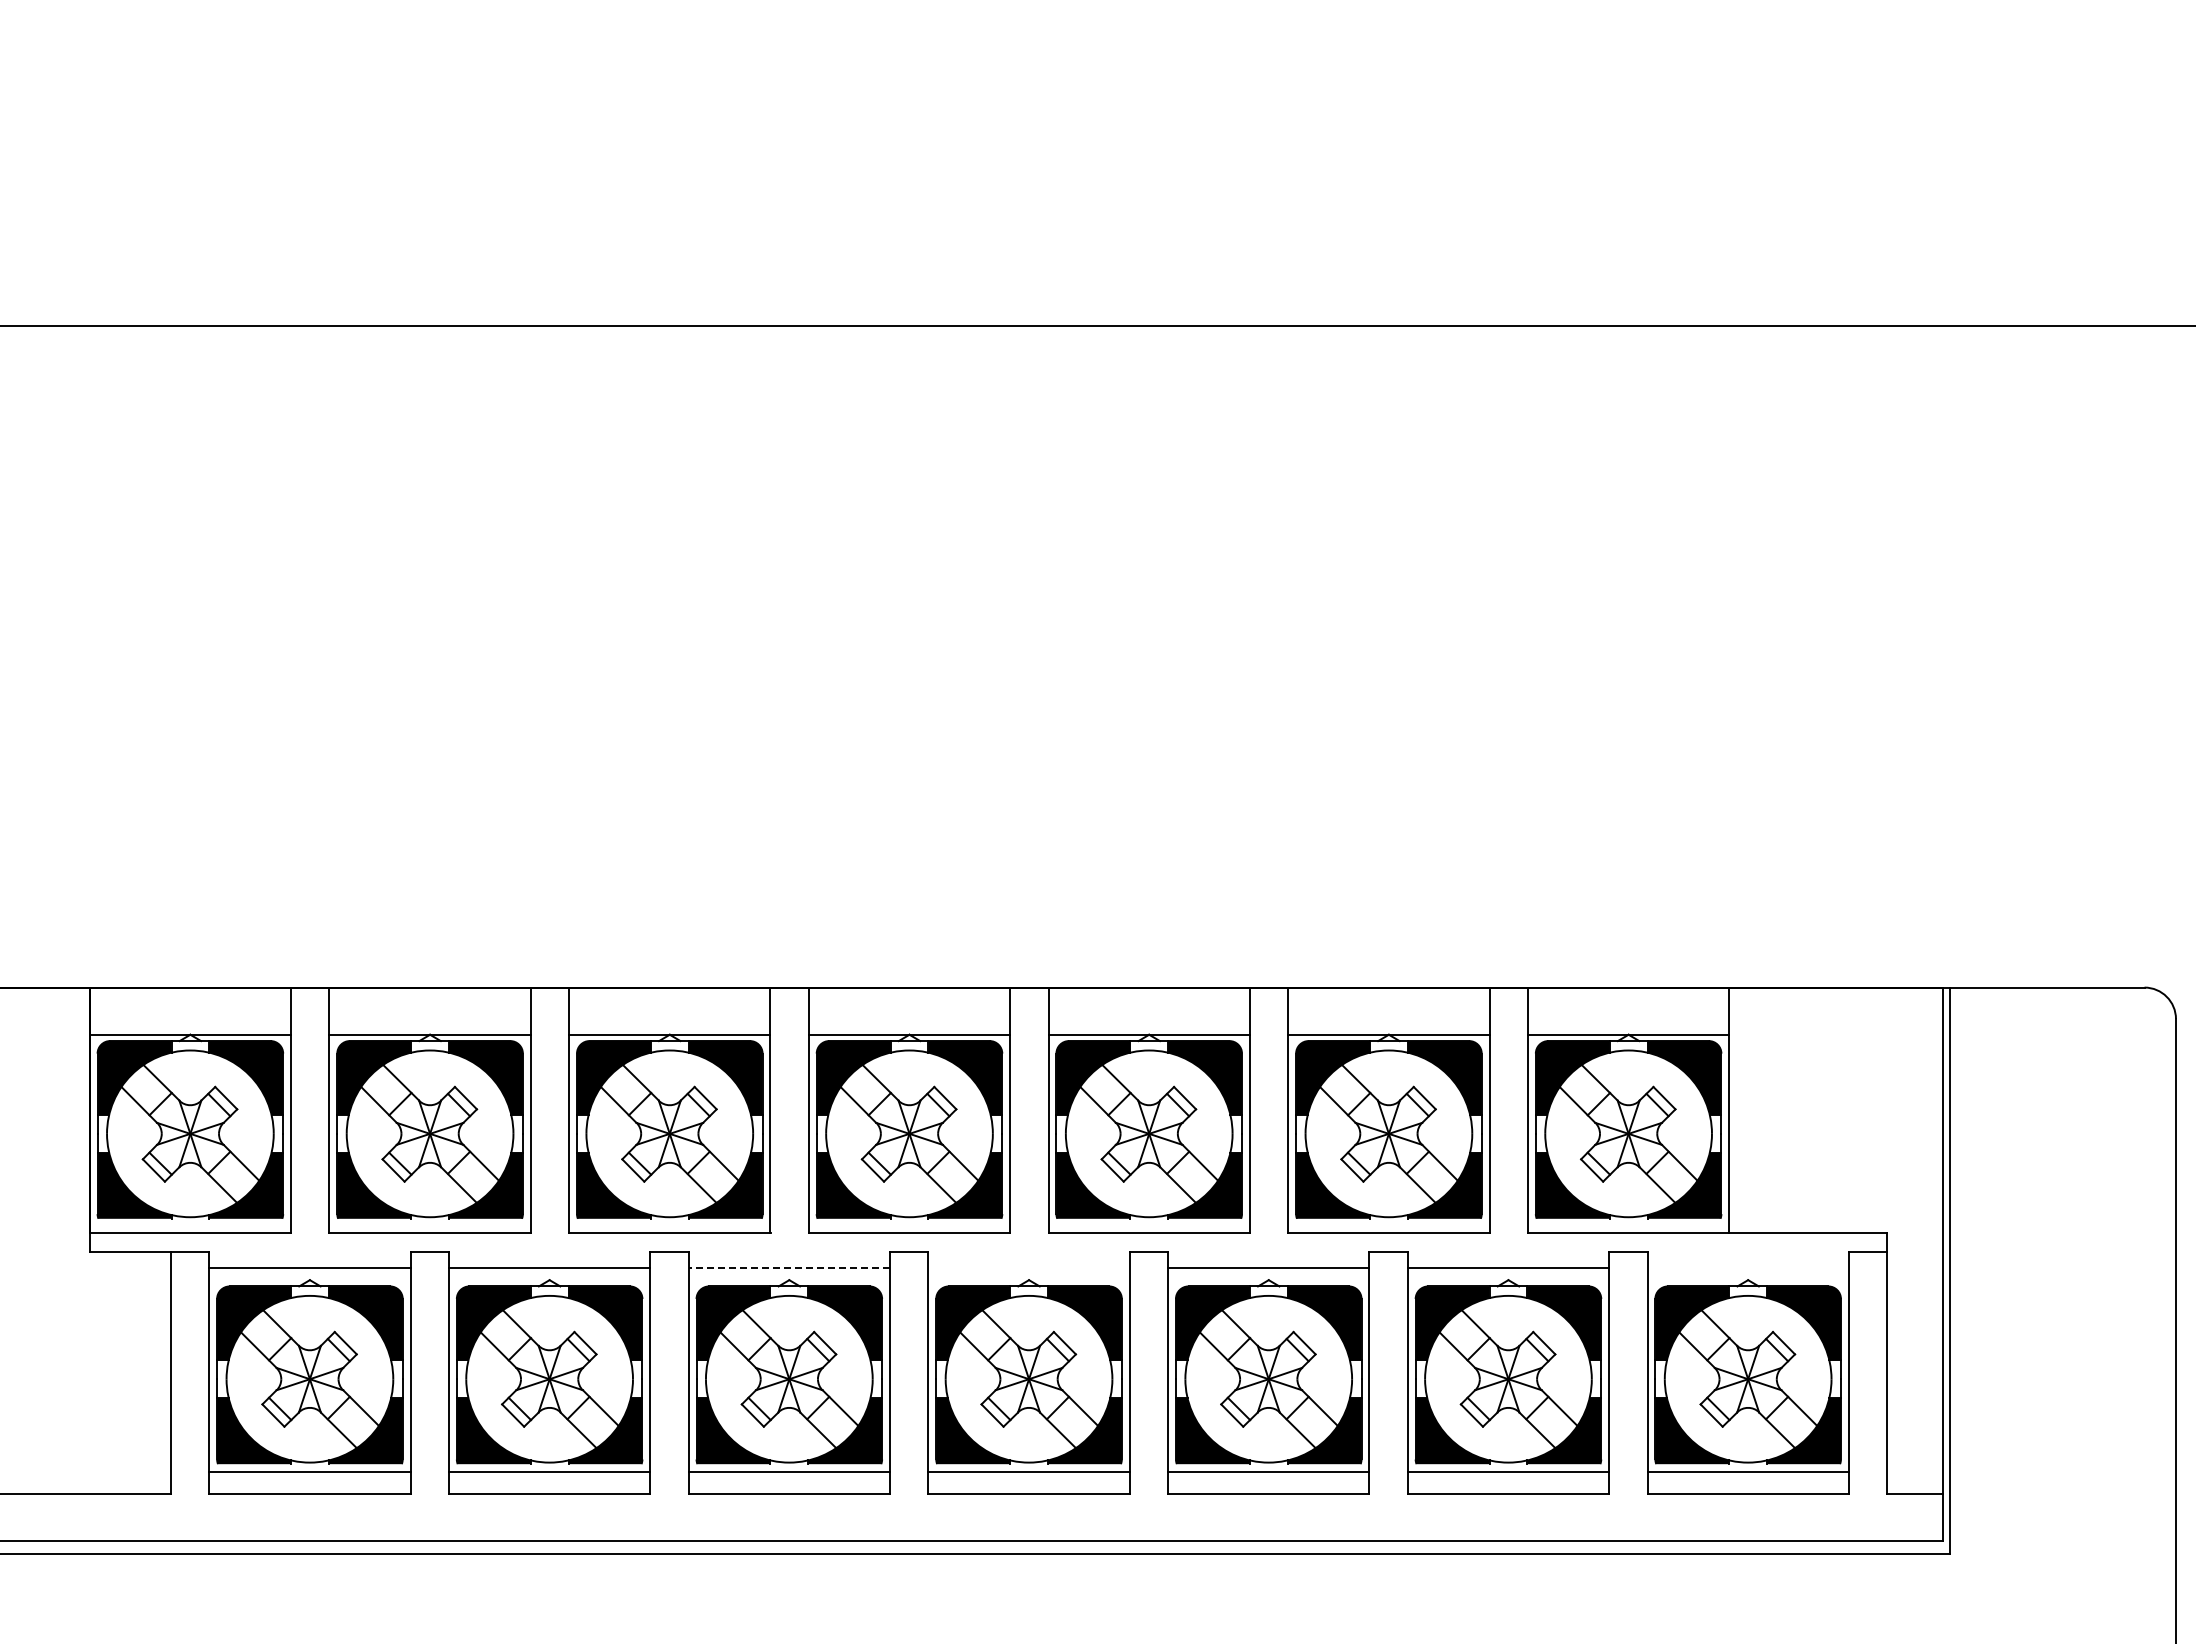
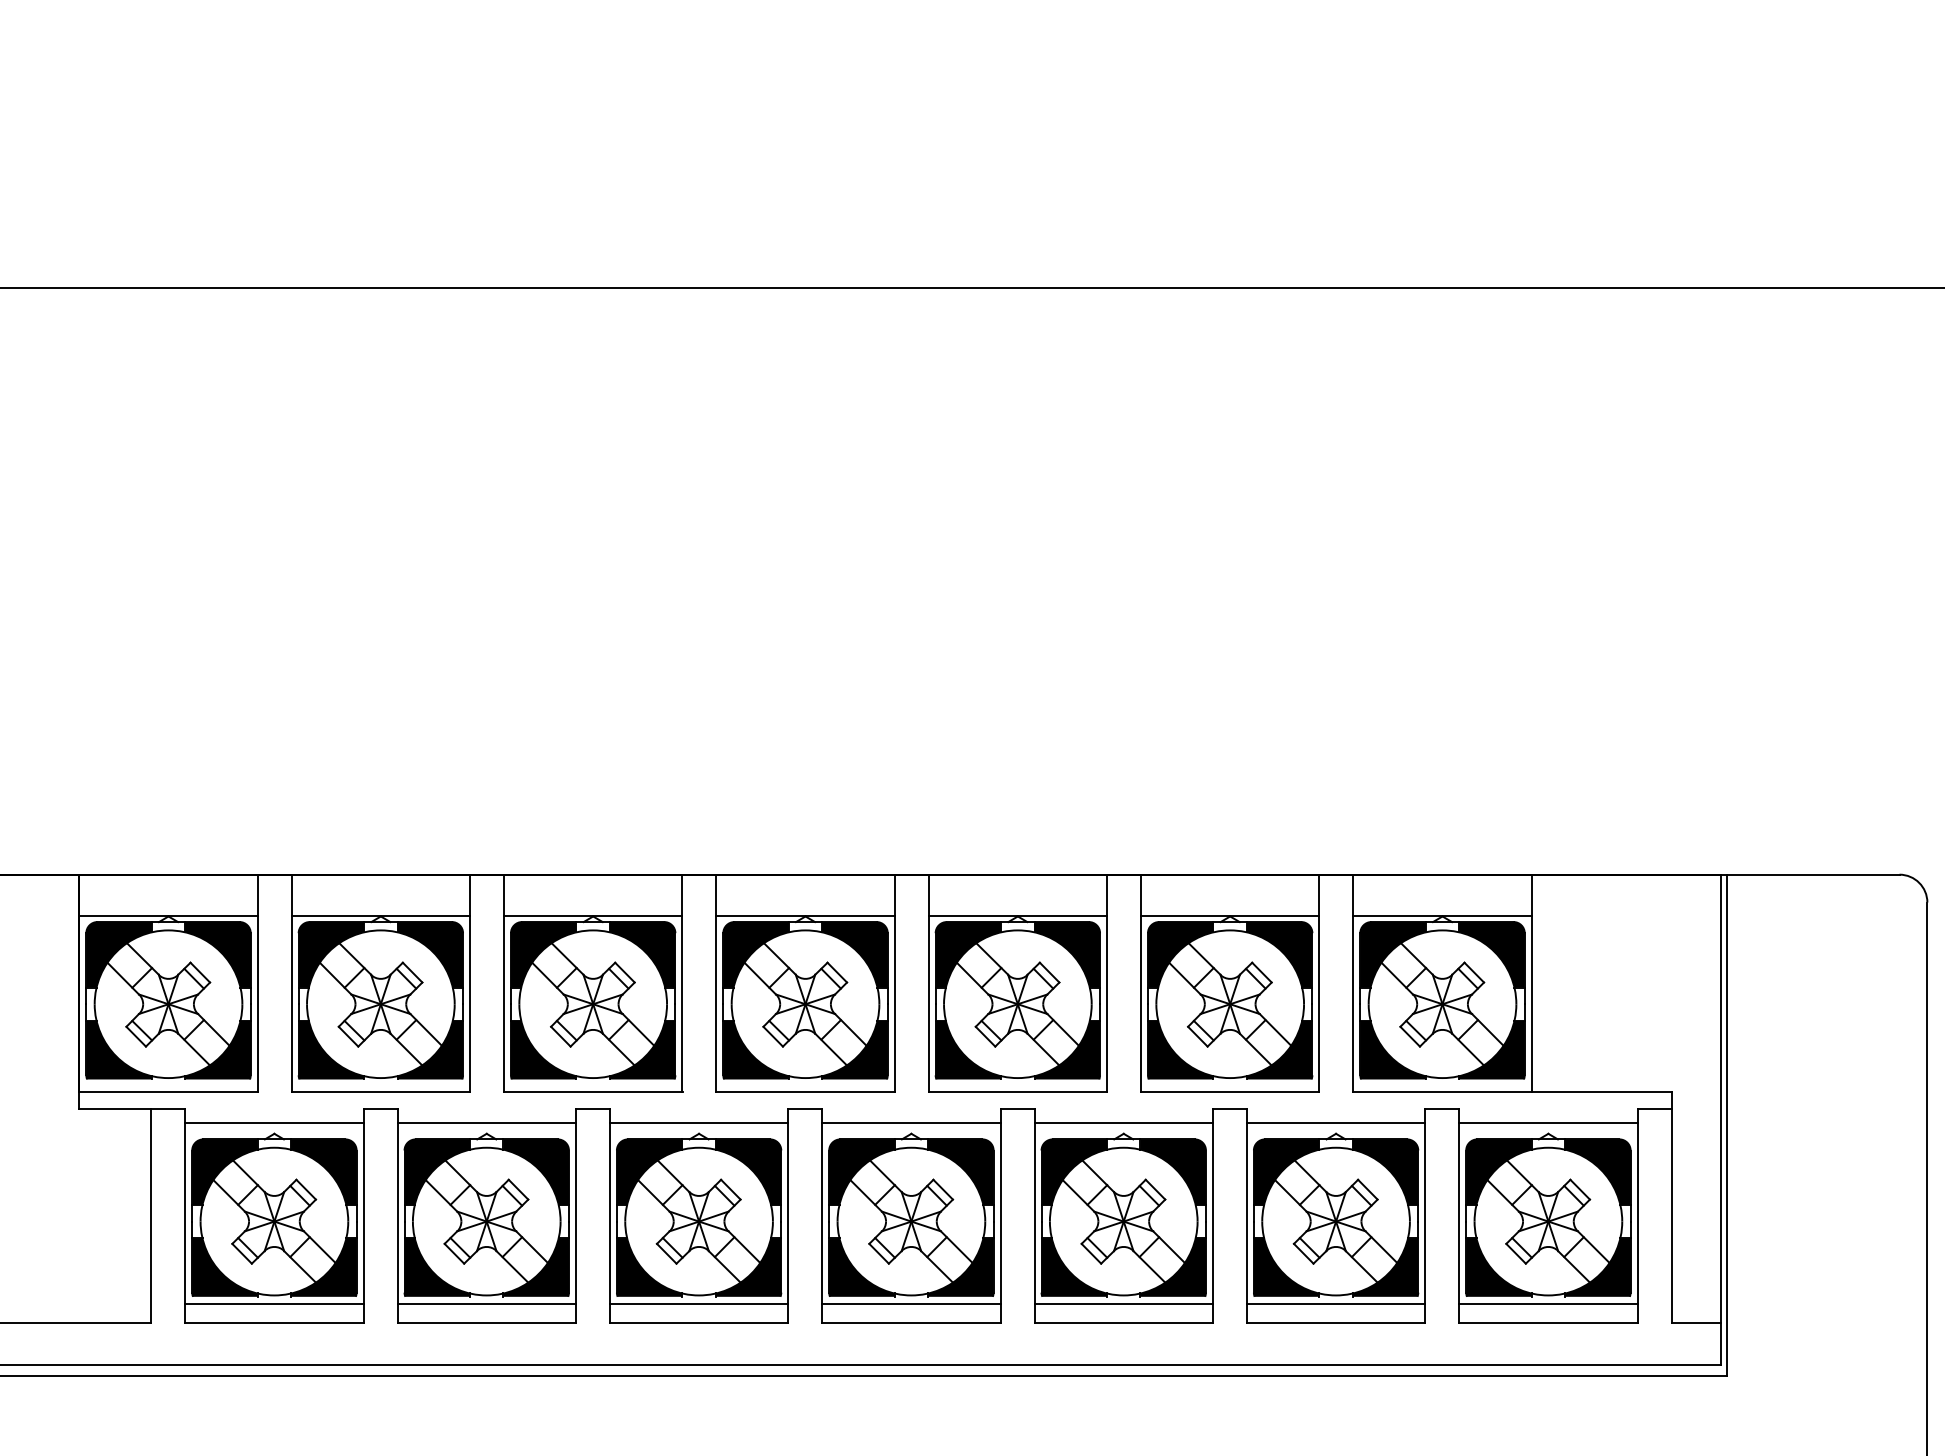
line: (789, 1267) -> (699, 1122), dashed -> solid
line: (1028, 1267) -> (910, 1122), added
line: (1747, 1267) -> (1547, 1122), added

